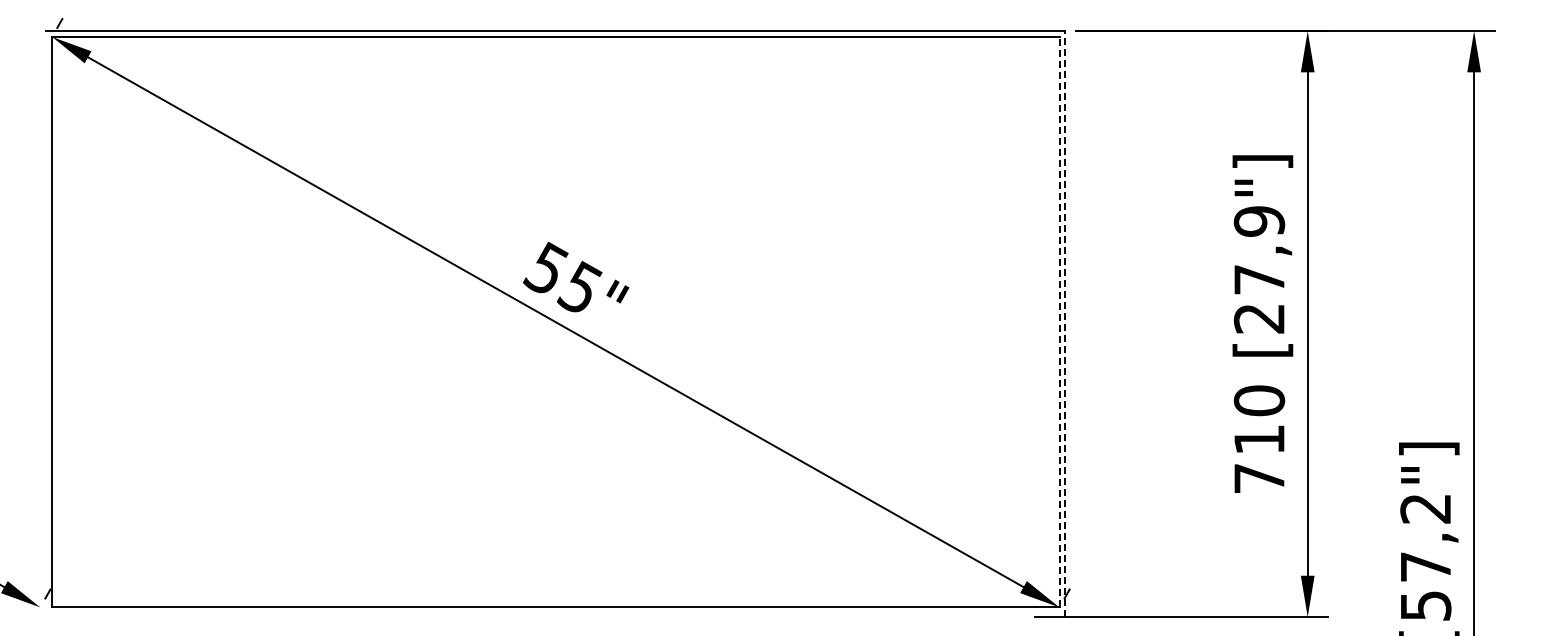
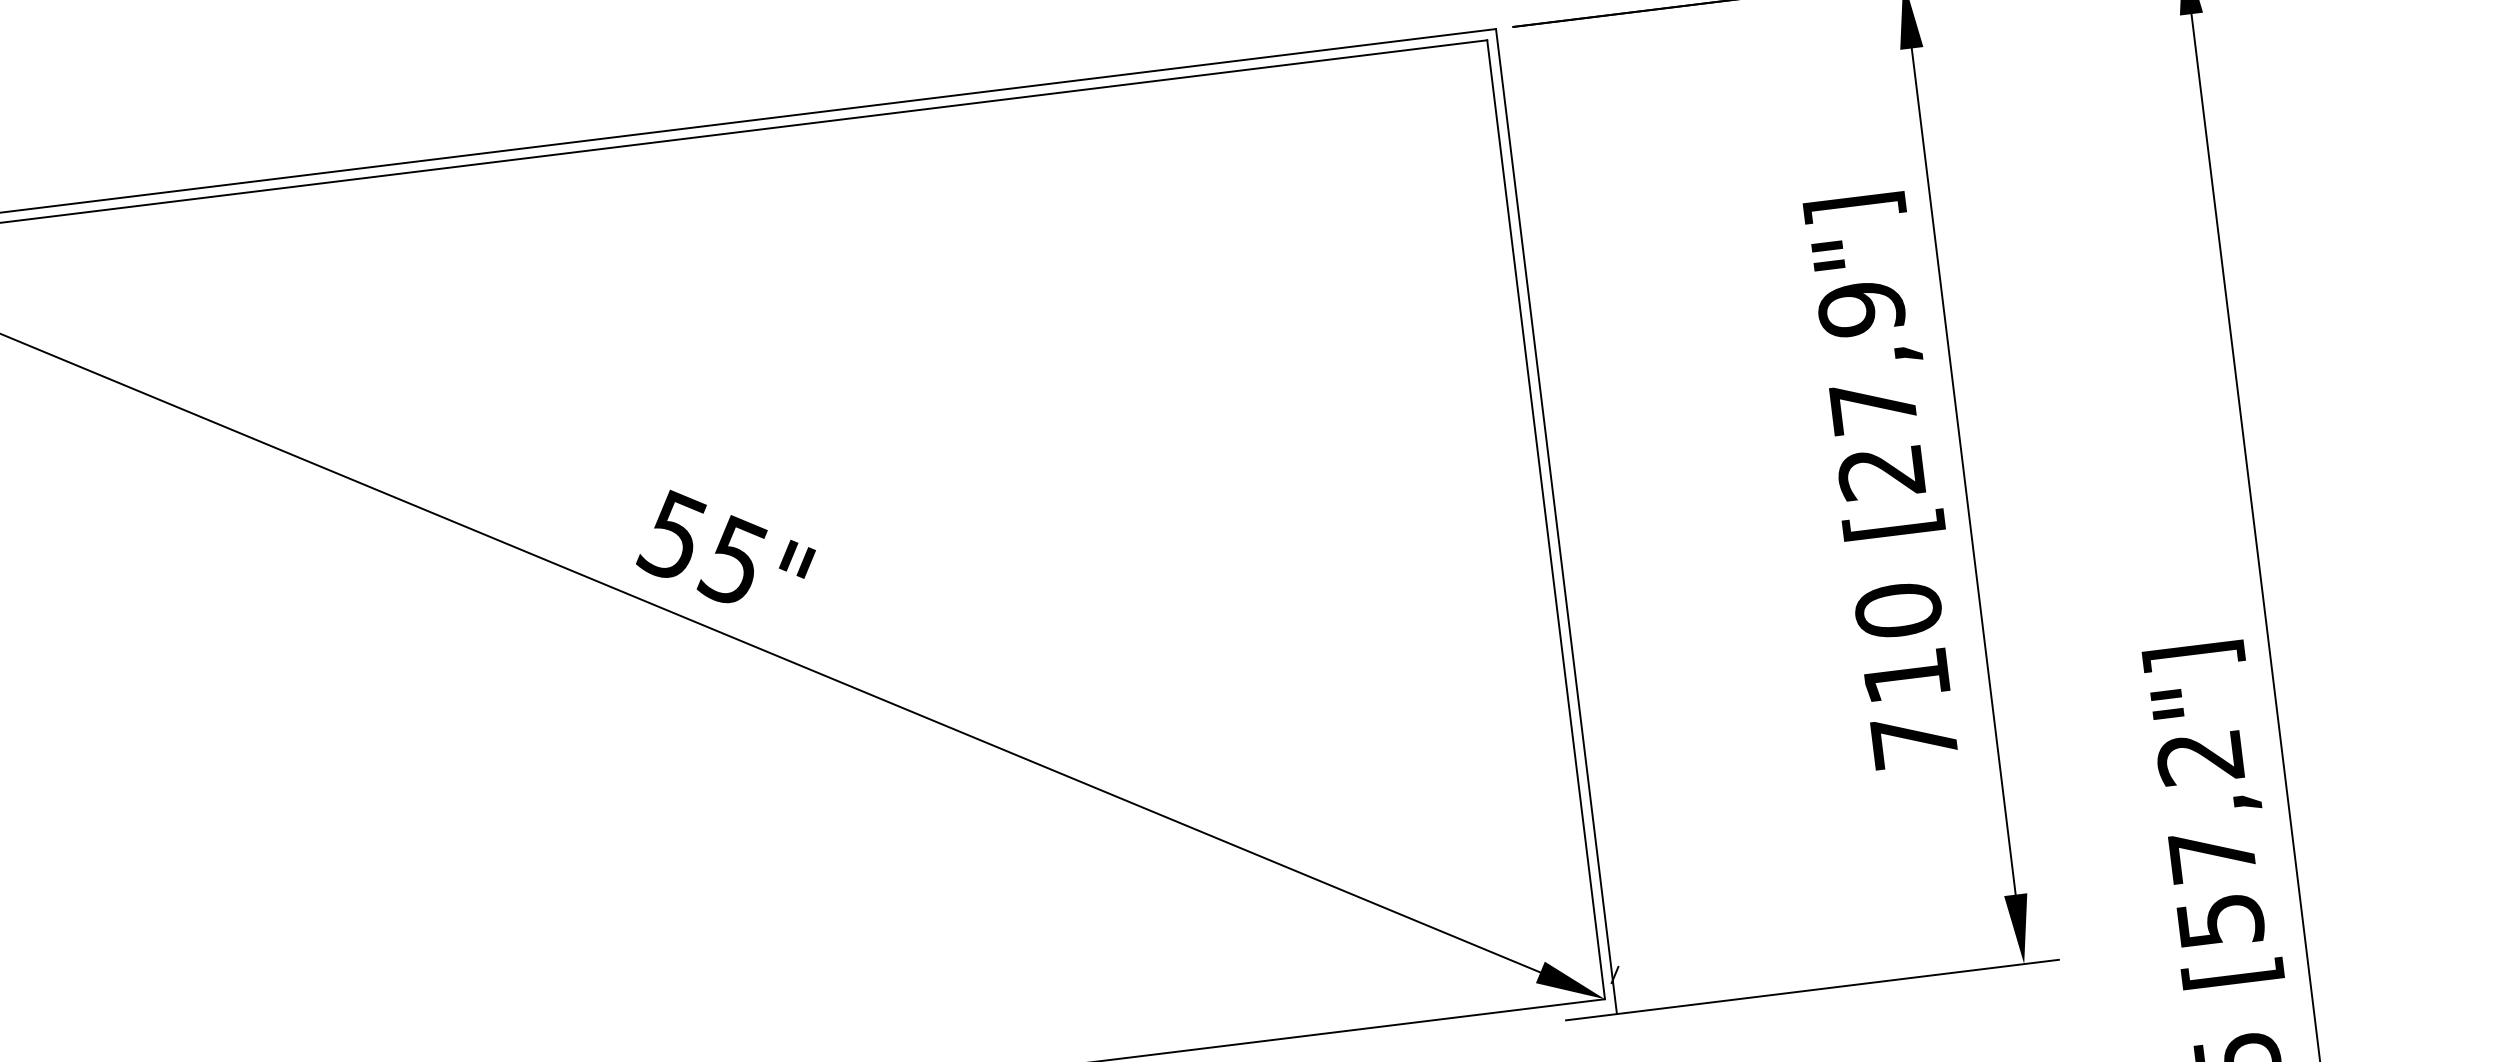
line: (1059, 321) -> (1545, 518), dashed -> solid
line: (1065, 323) -> (1556, 520), dashed -> solid

